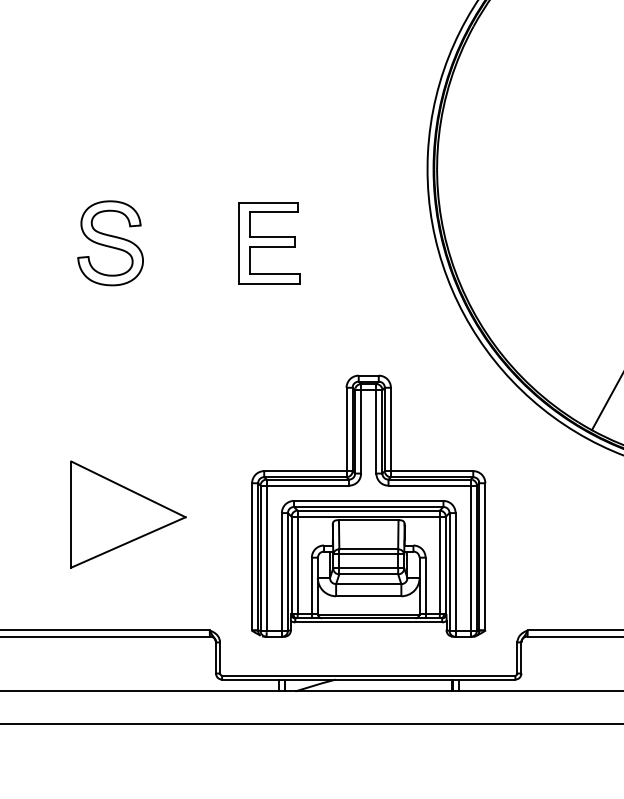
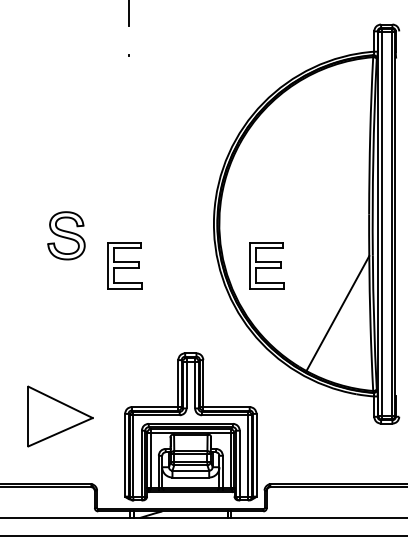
part: (110, 242) -> (66, 235), moved
part: (520, 242) -> (266, 265), added
part: (368, 505) -> (190, 426), moved
part: (128, 514) -> (60, 416), moved

